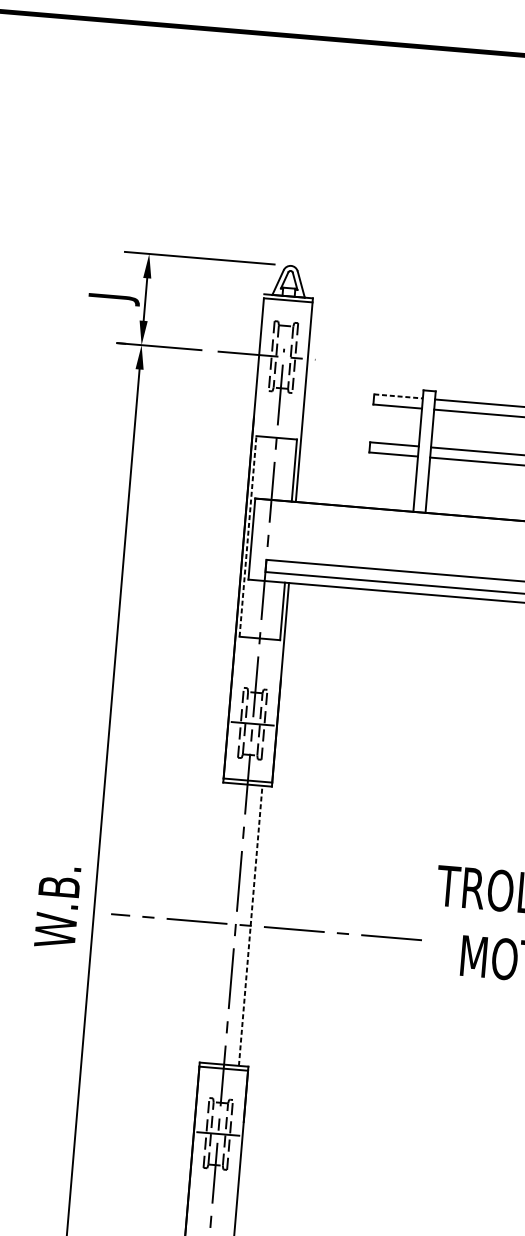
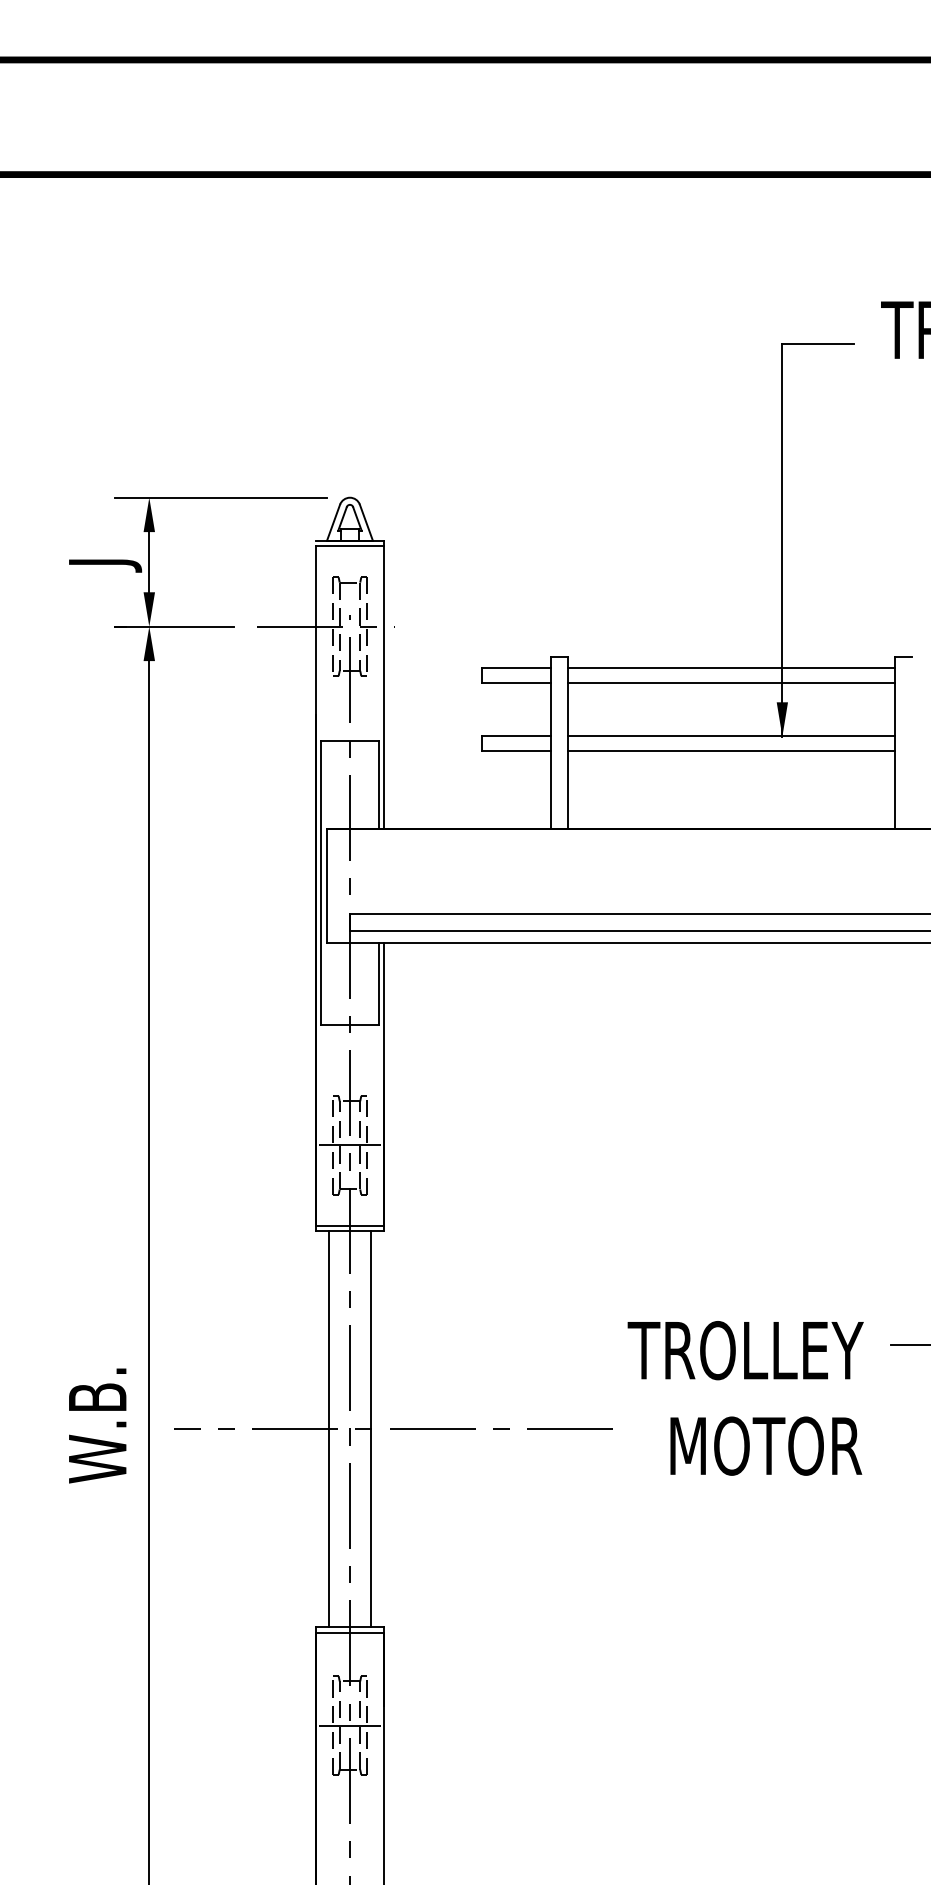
line: (398, 396) -> (516, 668), dashed -> solid
line: (248, 536) -> (321, 882), dashed -> solid
line: (221, 923) -> (329, 1429), added
line: (250, 925) -> (370, 1428), dashed -> solid

